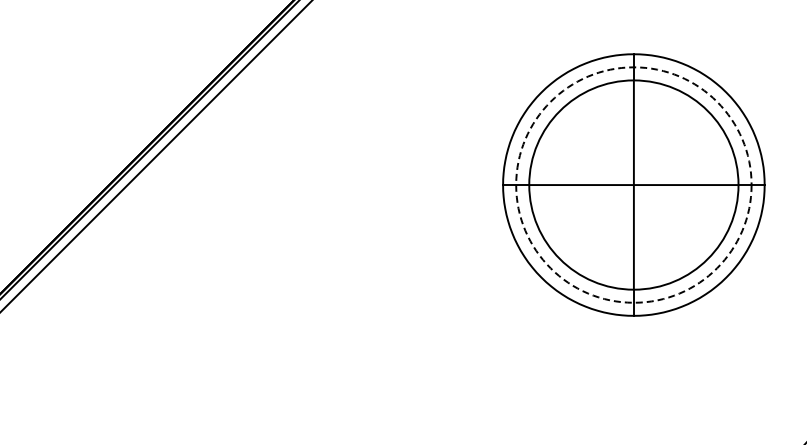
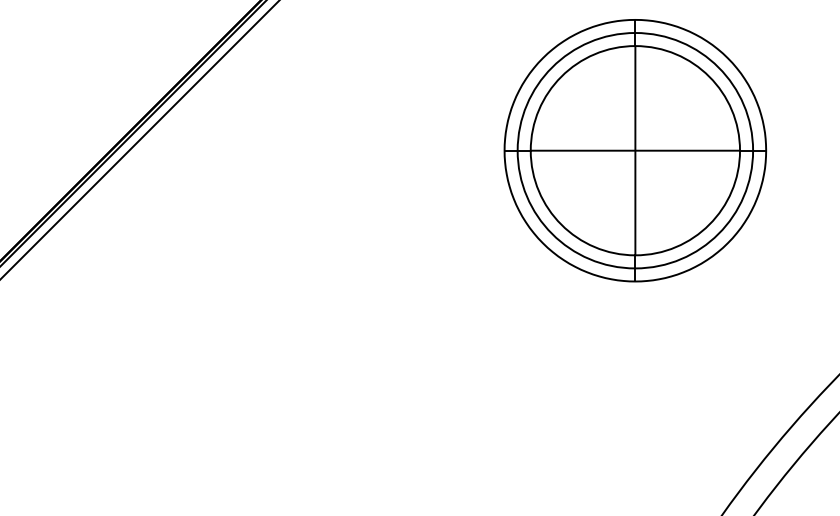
circle: (634, 184) -> (635, 150), dashed -> solid

